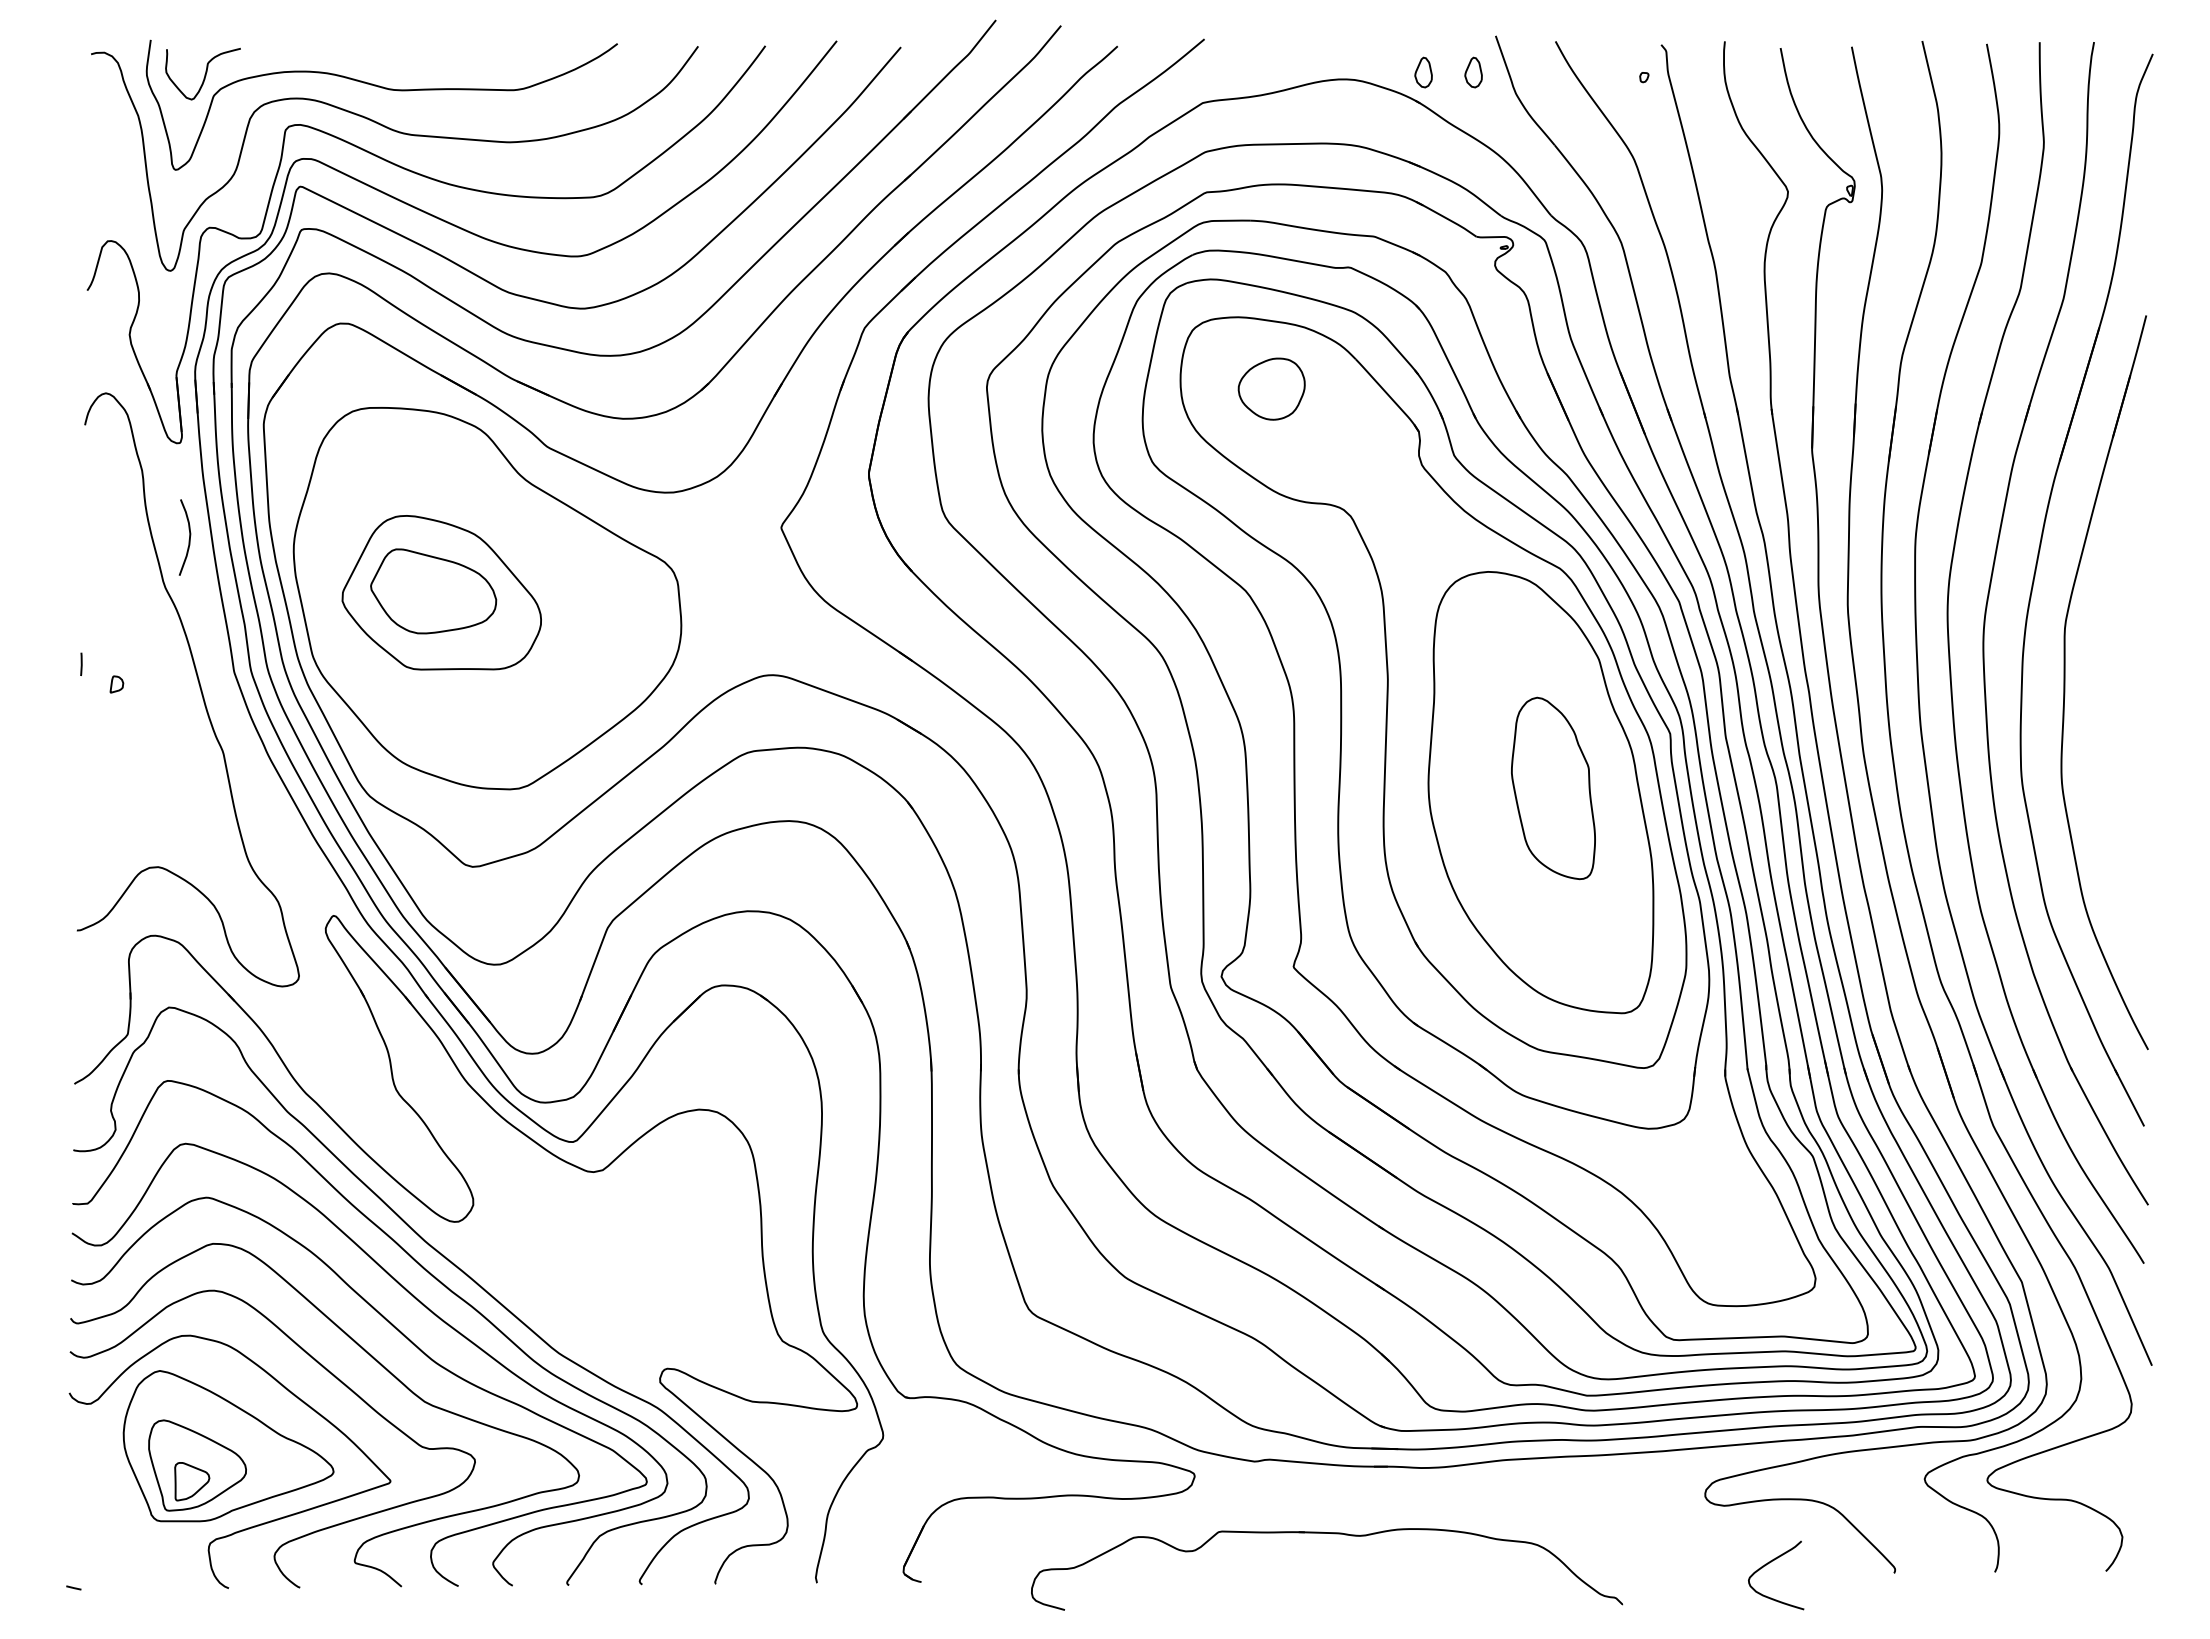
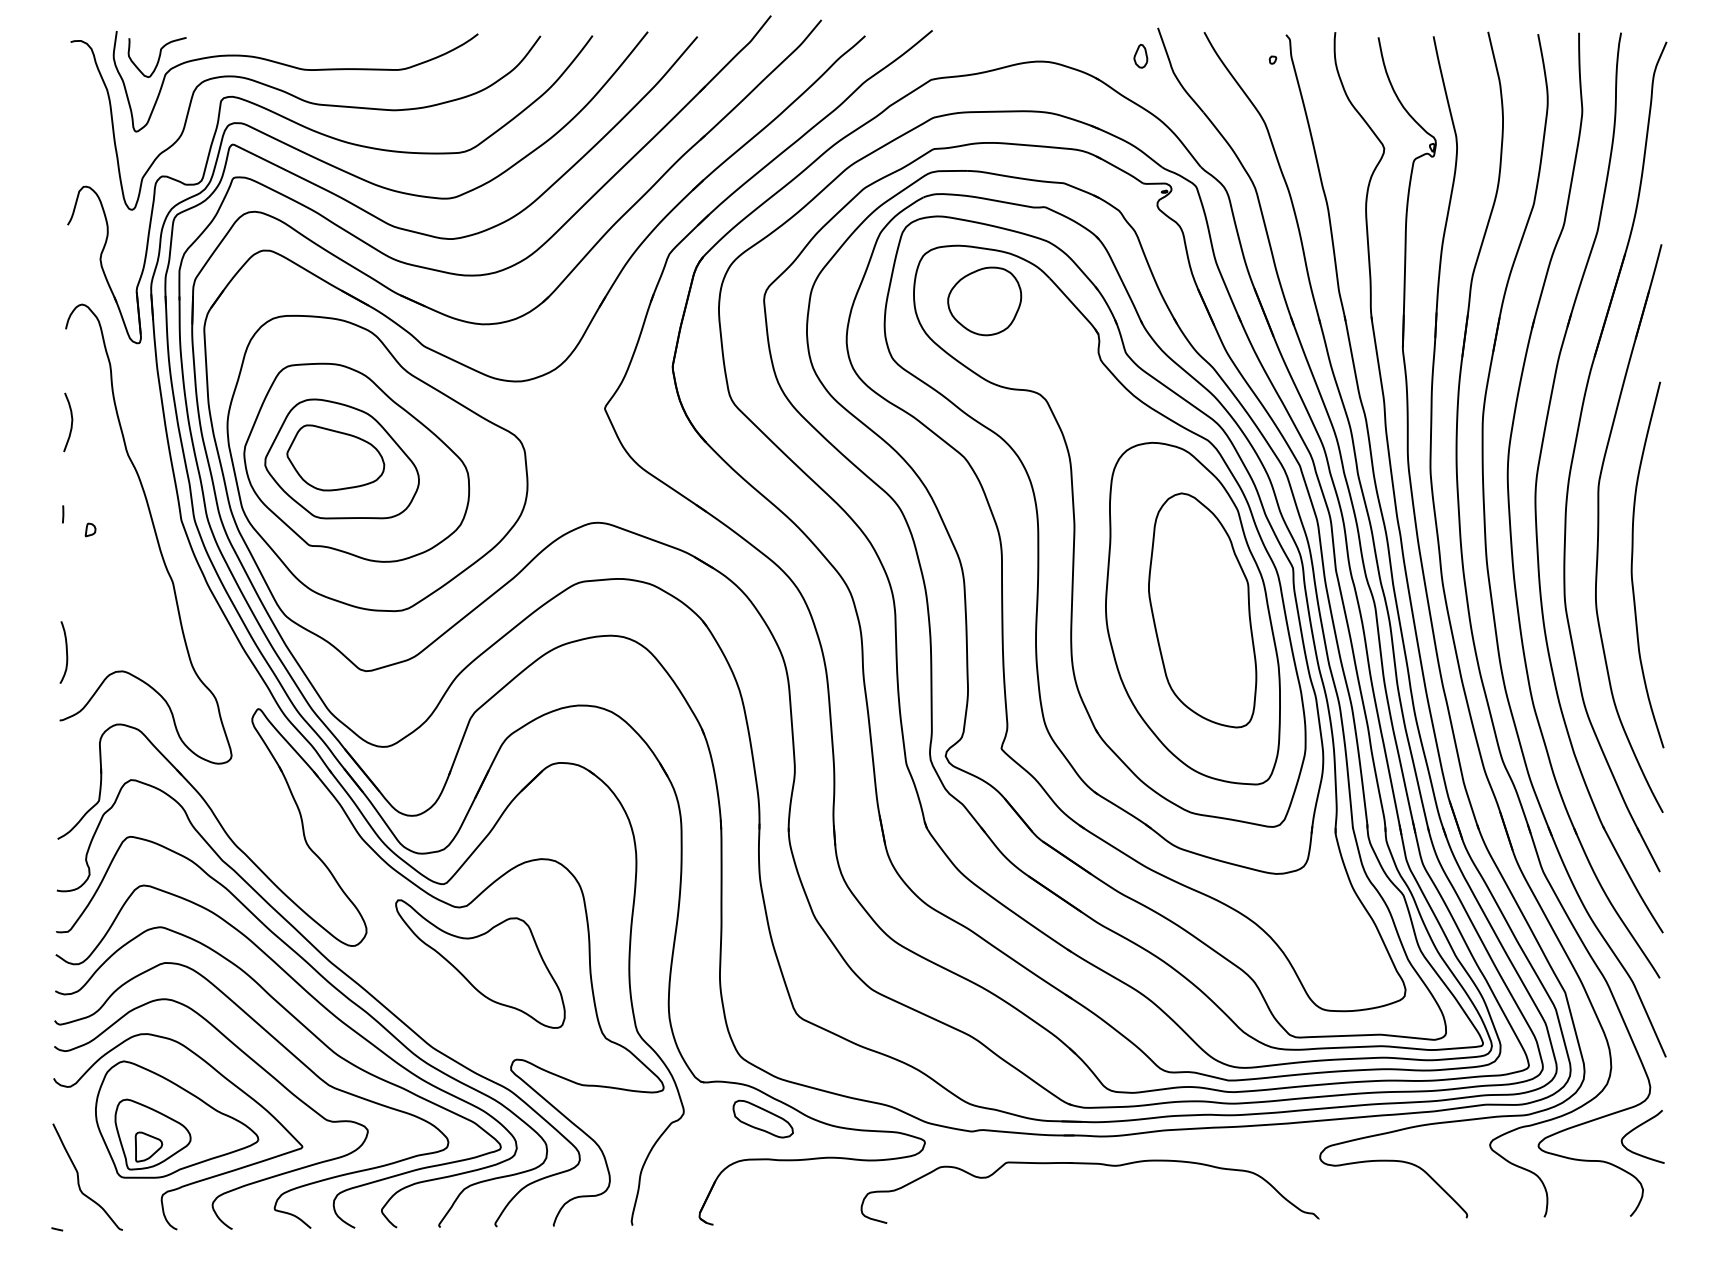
part: (1423, 72) -> (1102, 56), removed
part: (1271, 388) -> (984, 300), size x1.43
curve: (188, 539) -> (70, 423), moved
part: (460, 597) -> (356, 462), added
curve: (2108, 729) -> (1632, 564), added
part: (1553, 788) -> (1202, 610), size x1.67
curve: (85, 842) -> (66, 652), added
part: (620, 1245) -> (480, 964), added
part: (985, 1445) -> (762, 1119), added
curve: (101, 1520) -> (78, 1177), added
part: (1333, 1534) -> (1095, 1164), moved
curve: (1768, 1564) -> (1636, 1128), moved

